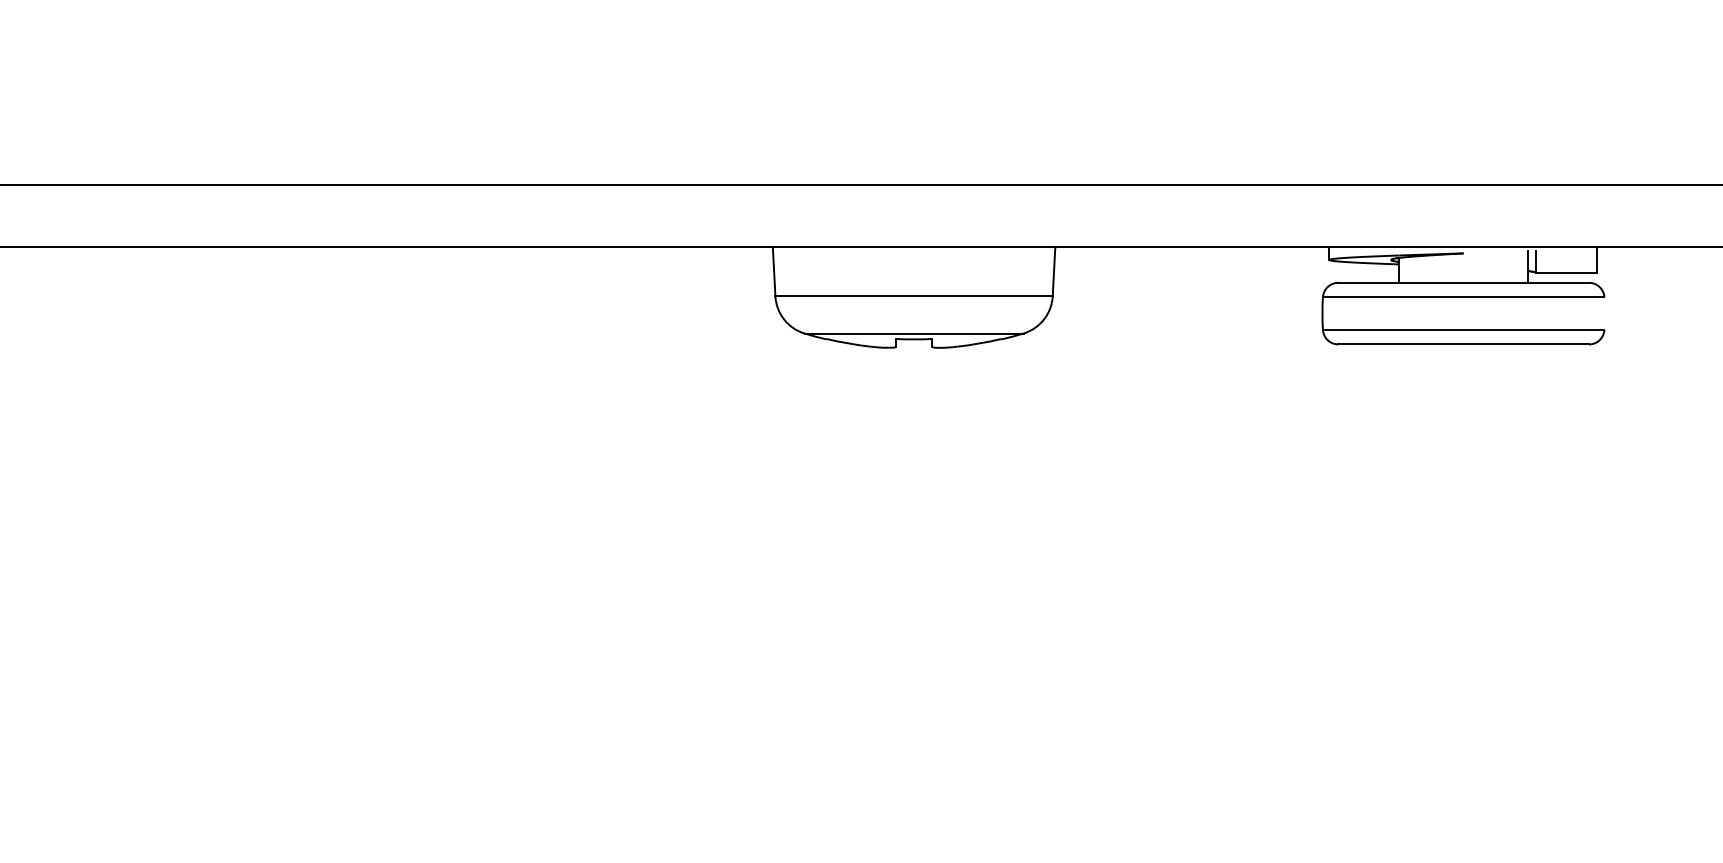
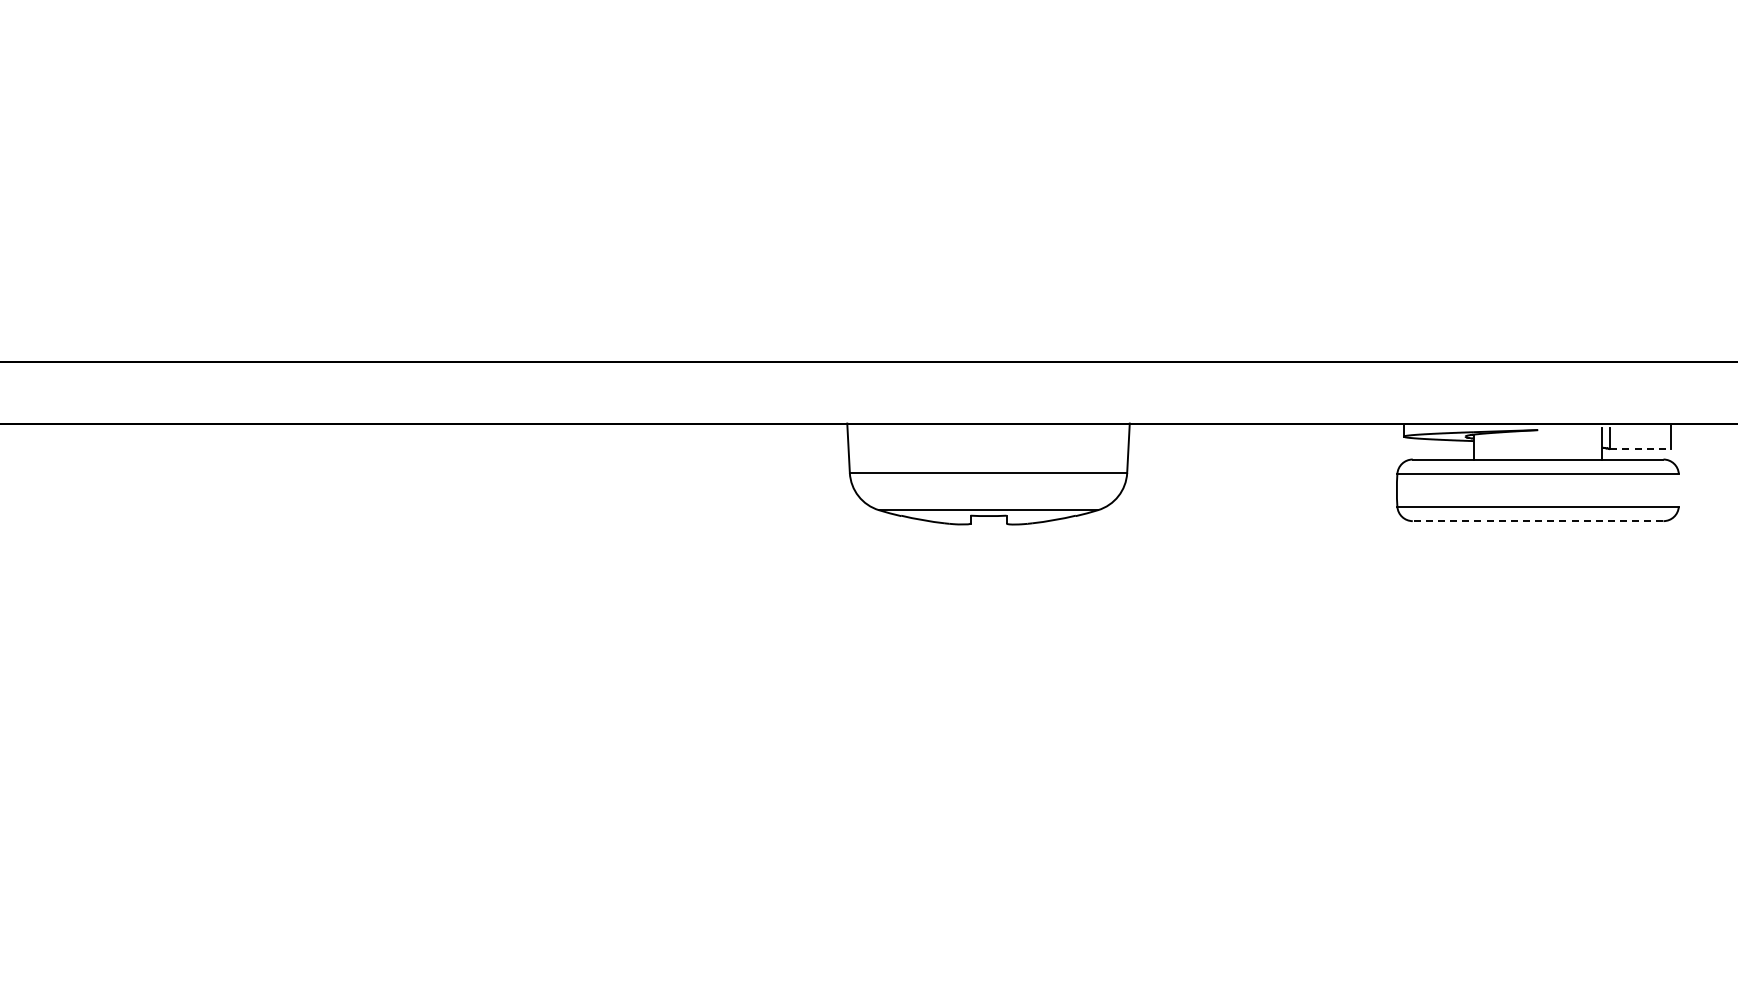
line: (1566, 272) -> (1640, 449), solid -> dashed
line: (1463, 344) -> (1537, 521), solid -> dashed

